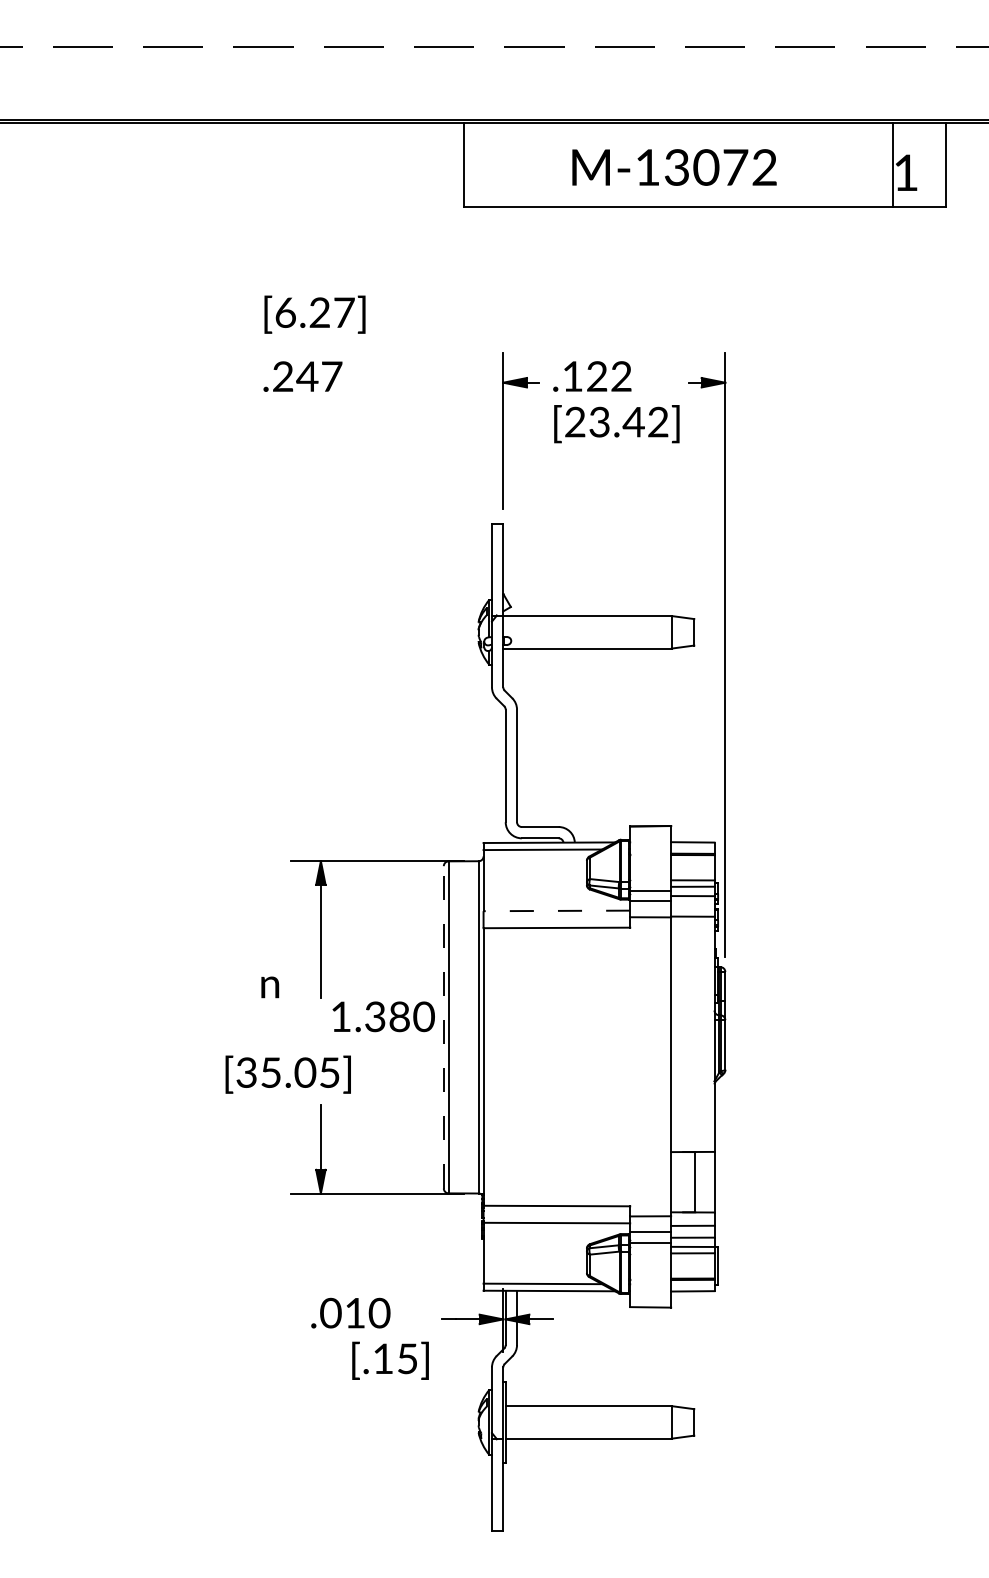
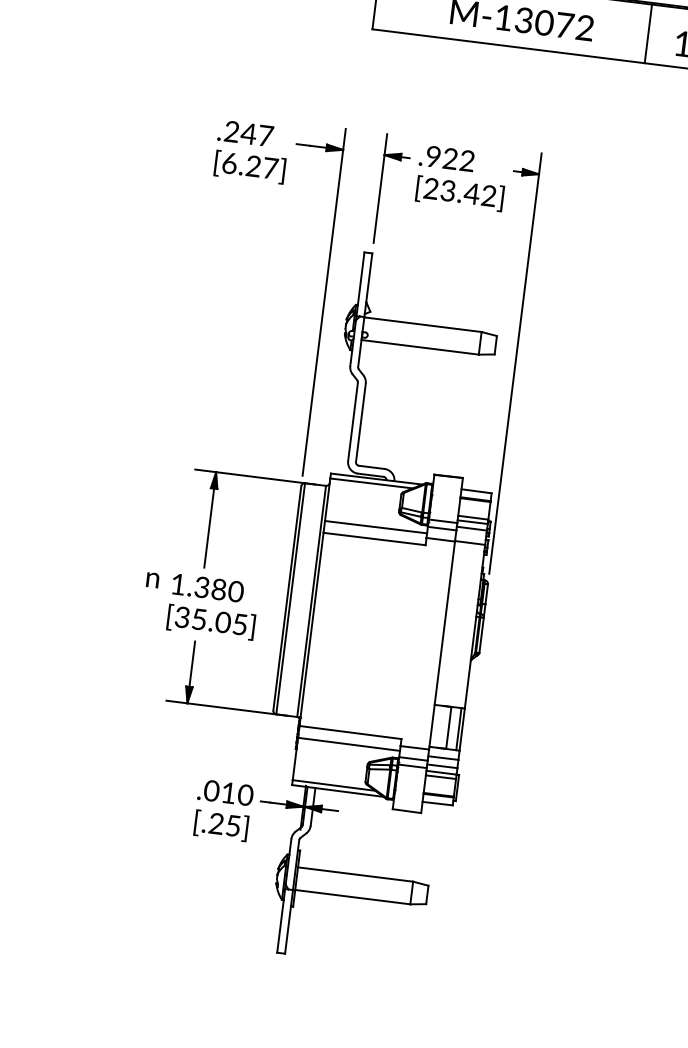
line: (893, 164) -> (648, 33), moved
text: (314, 314) -> (249, 167), moved
text: (572, 376) -> (433, 156), .122 -> .922
part: (443, 601) -> (323, 302), added
line: (556, 910) -> (375, 526), dashed -> solid
text: (270, 987) -> (152, 580), moved
text: (383, 1016) -> (207, 587), moved
line: (443, 1026) -> (287, 597), dashed -> solid
text: (287, 1074) -> (210, 622), moved
line: (709, 1181) -> (458, 728), added
text: (350, 1312) -> (225, 792), moved
text: (383, 1358) -> (216, 823), [.15] -> [.25]

